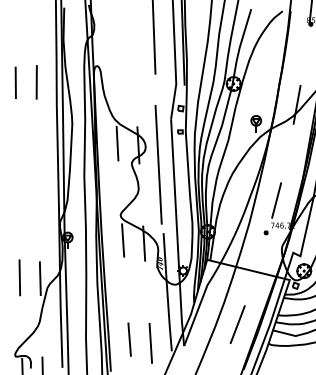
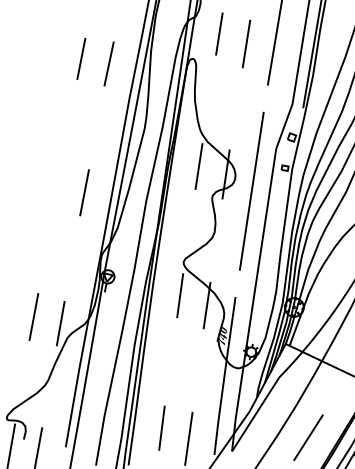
line: (112, 43) -> (219, 33), added
line: (133, 47) -> (246, 44), added
line: (158, 164) -> (251, 190), moved
line: (37, 179) -> (83, 192), added

